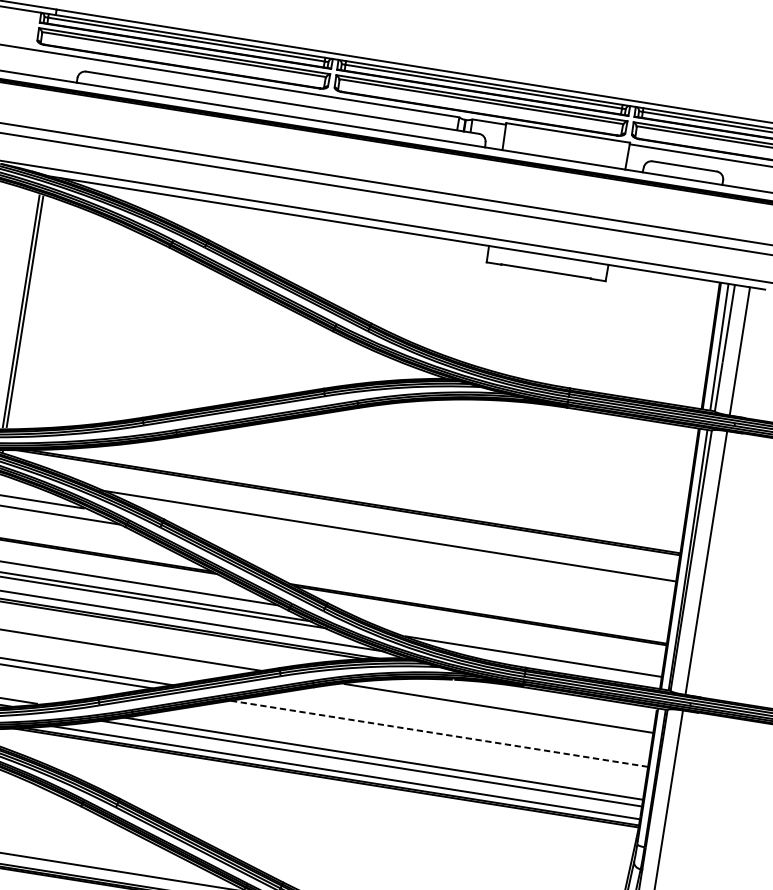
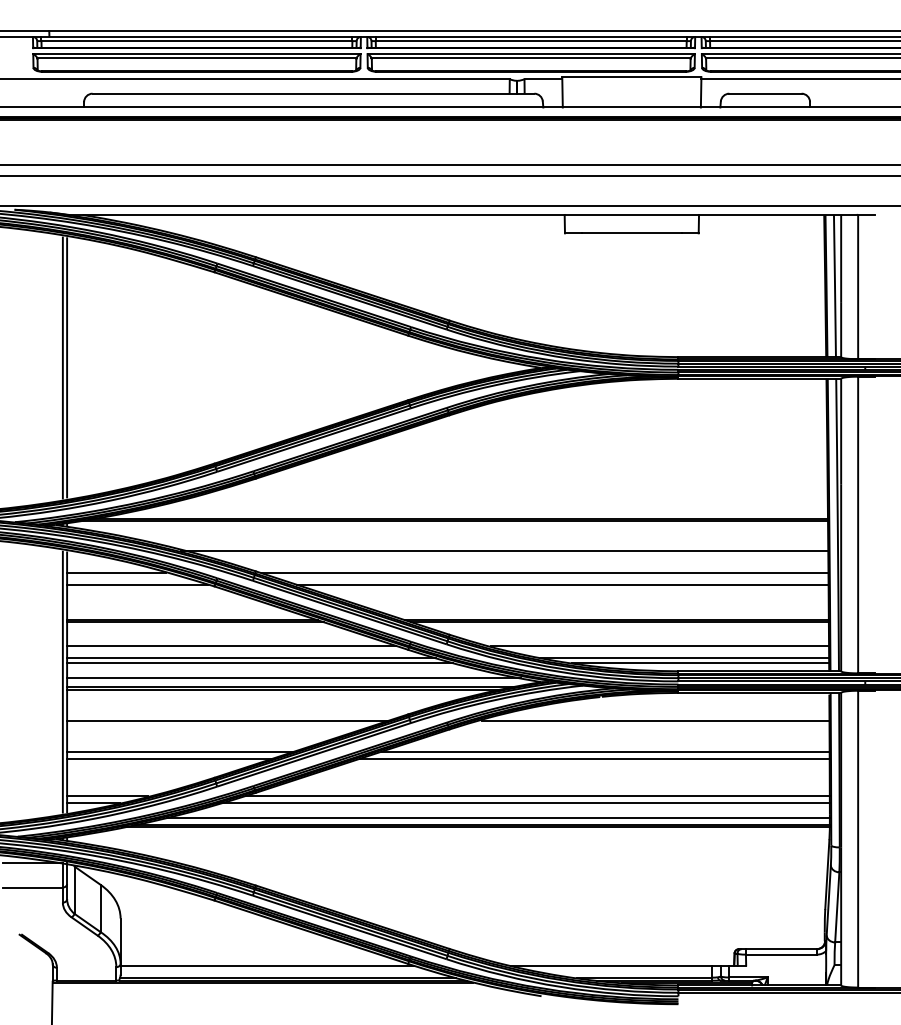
line: (420, 561) -> (544, 573), added
line: (435, 574) -> (562, 584), added
line: (512, 642) -> (659, 645), added
line: (546, 663) -> (700, 662), added
line: (449, 728) -> (605, 751), added
line: (438, 733) -> (594, 758), dashed -> solid

